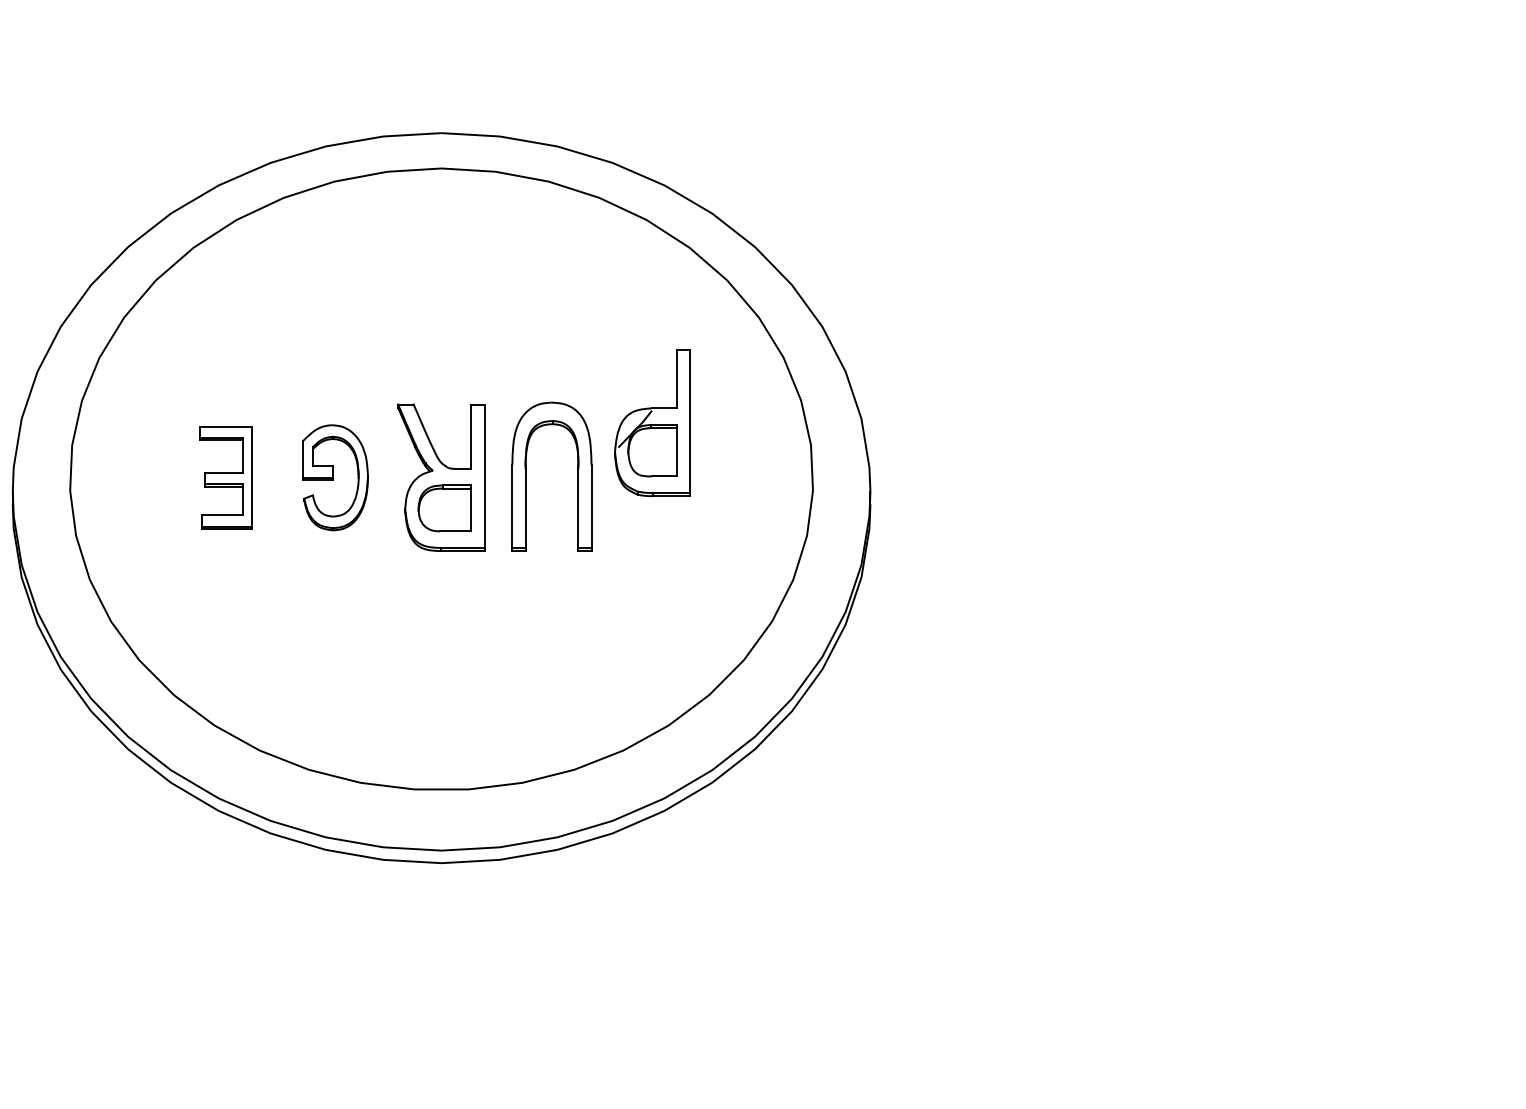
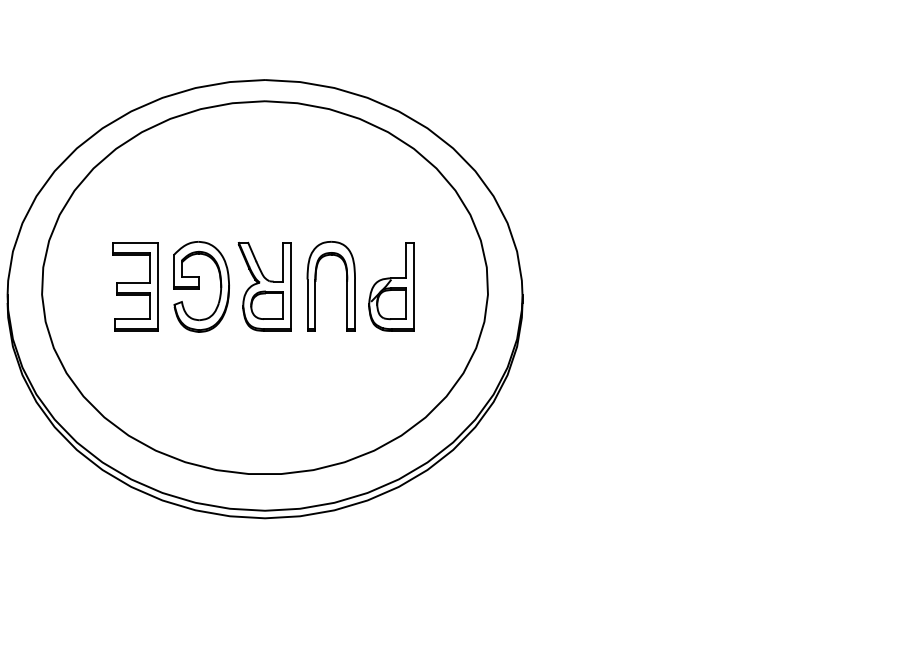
part: (652, 422) -> (391, 286), moved
part: (225, 477) -> (135, 286), size x1.43
part: (335, 477) -> (201, 286), size x1.43

